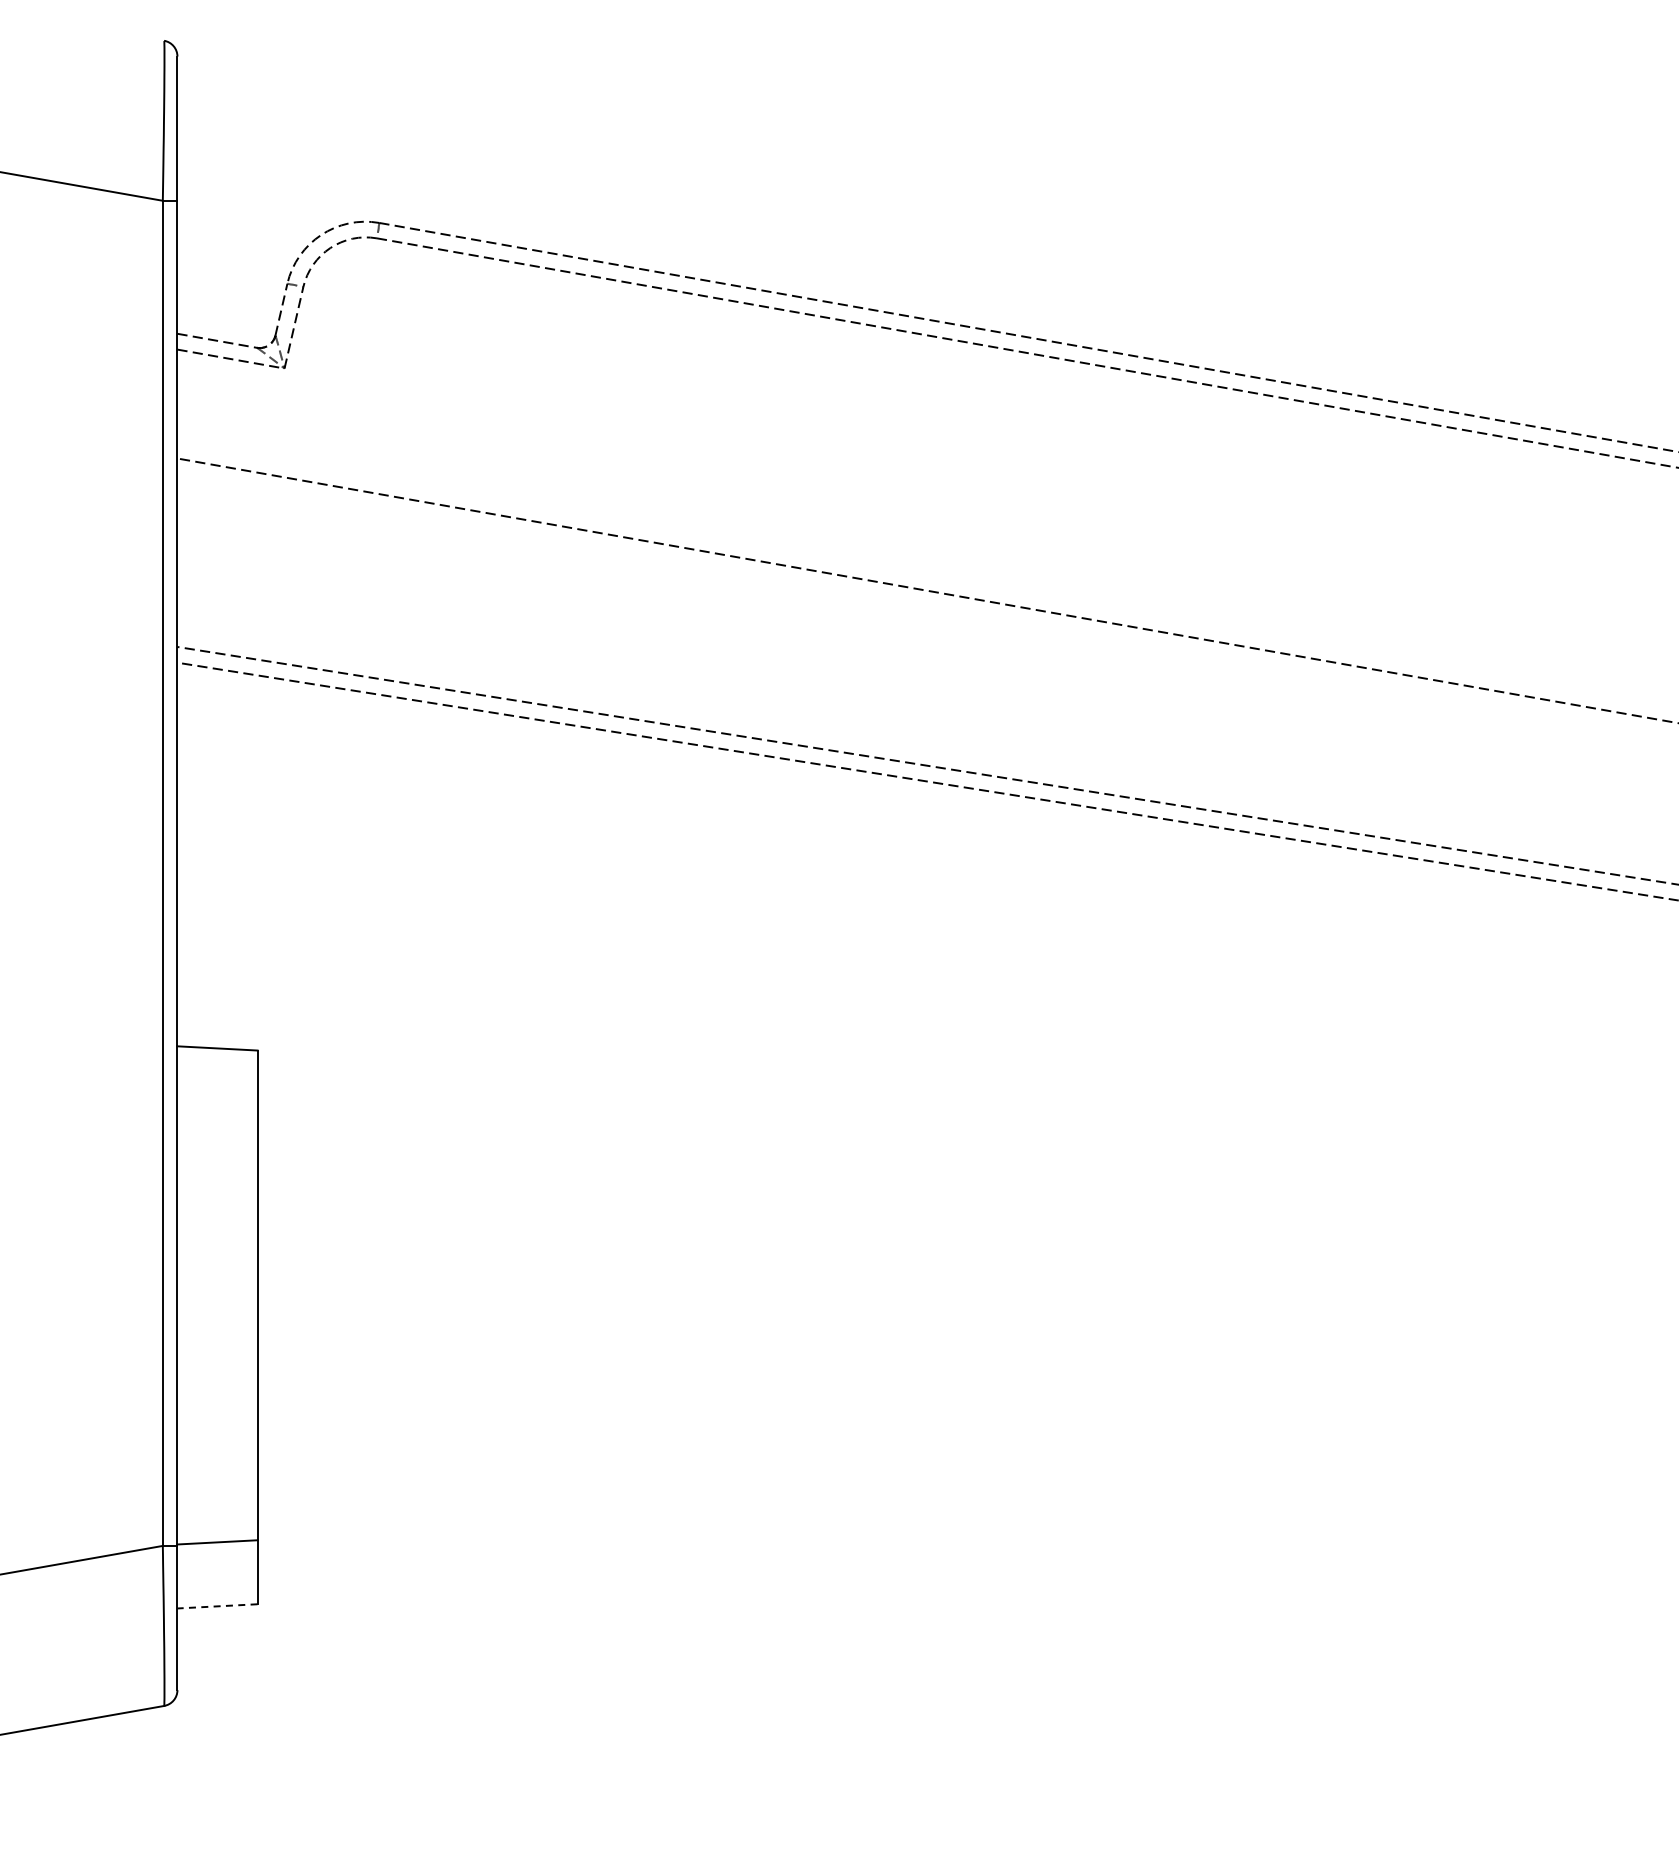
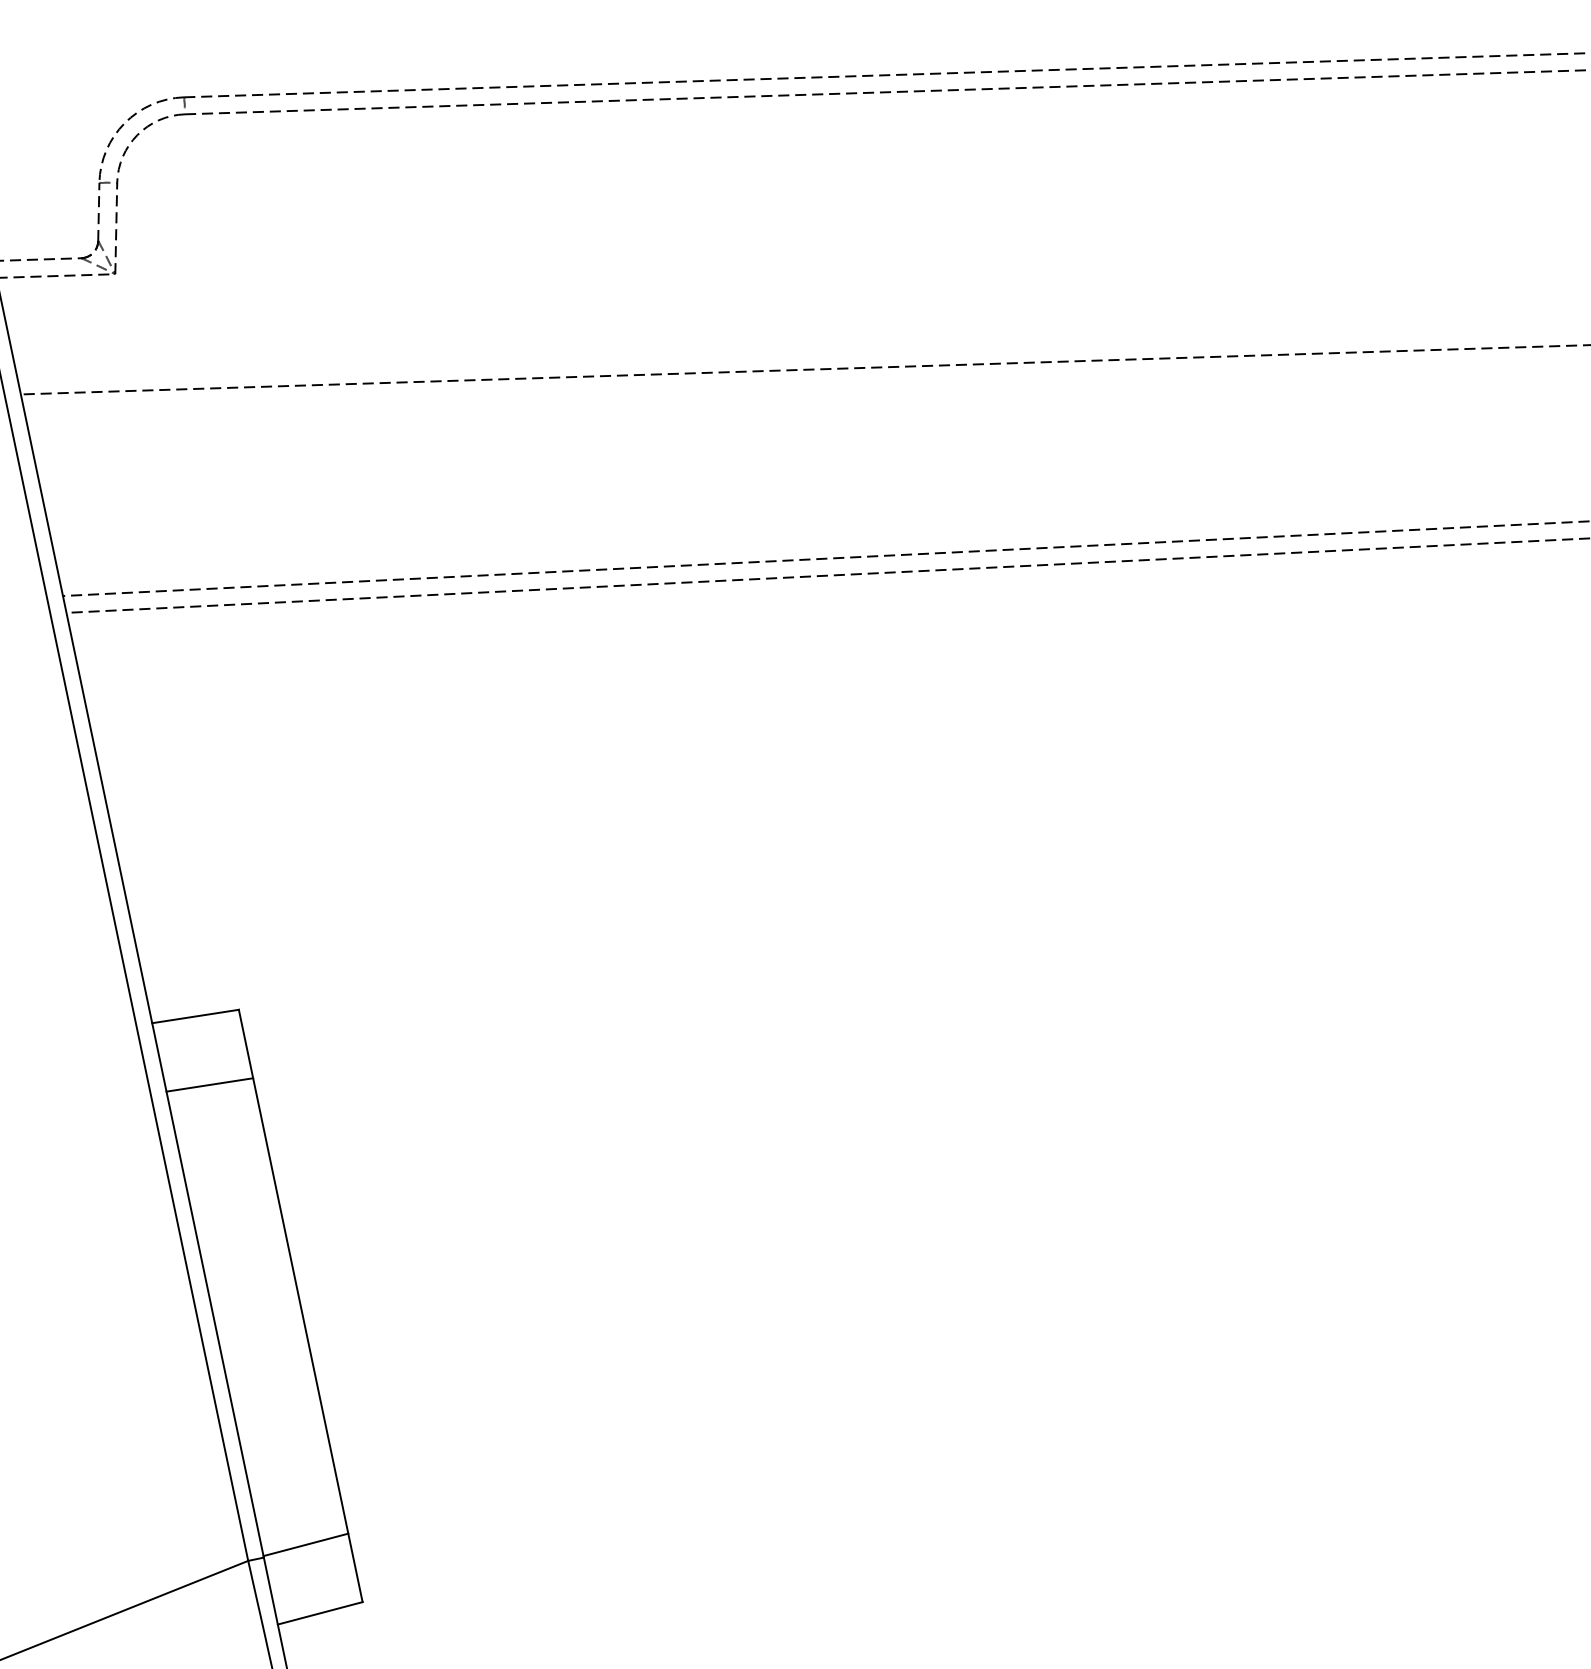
line: (217, 1112) -> (209, 1085), added
line: (217, 1606) -> (320, 1613), dashed -> solid

